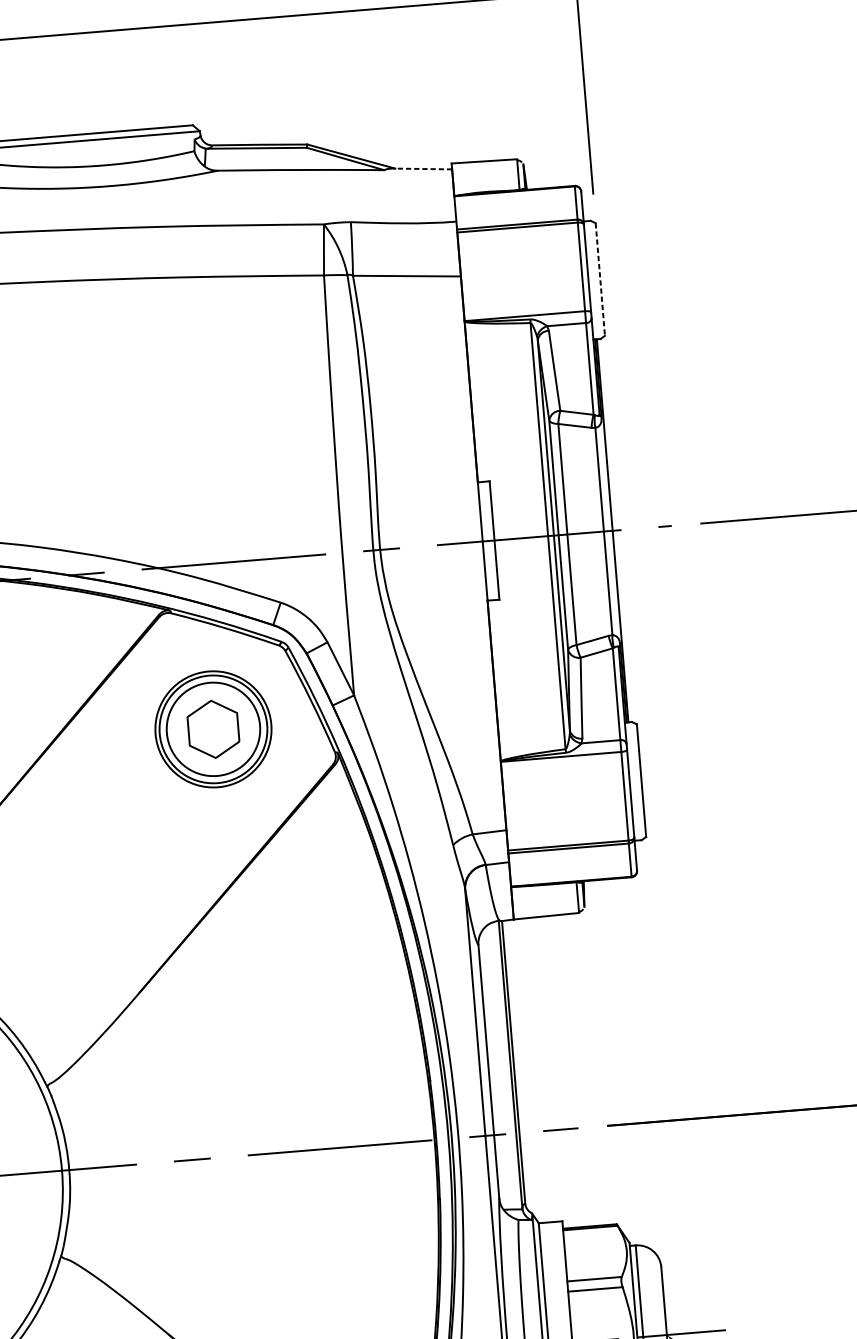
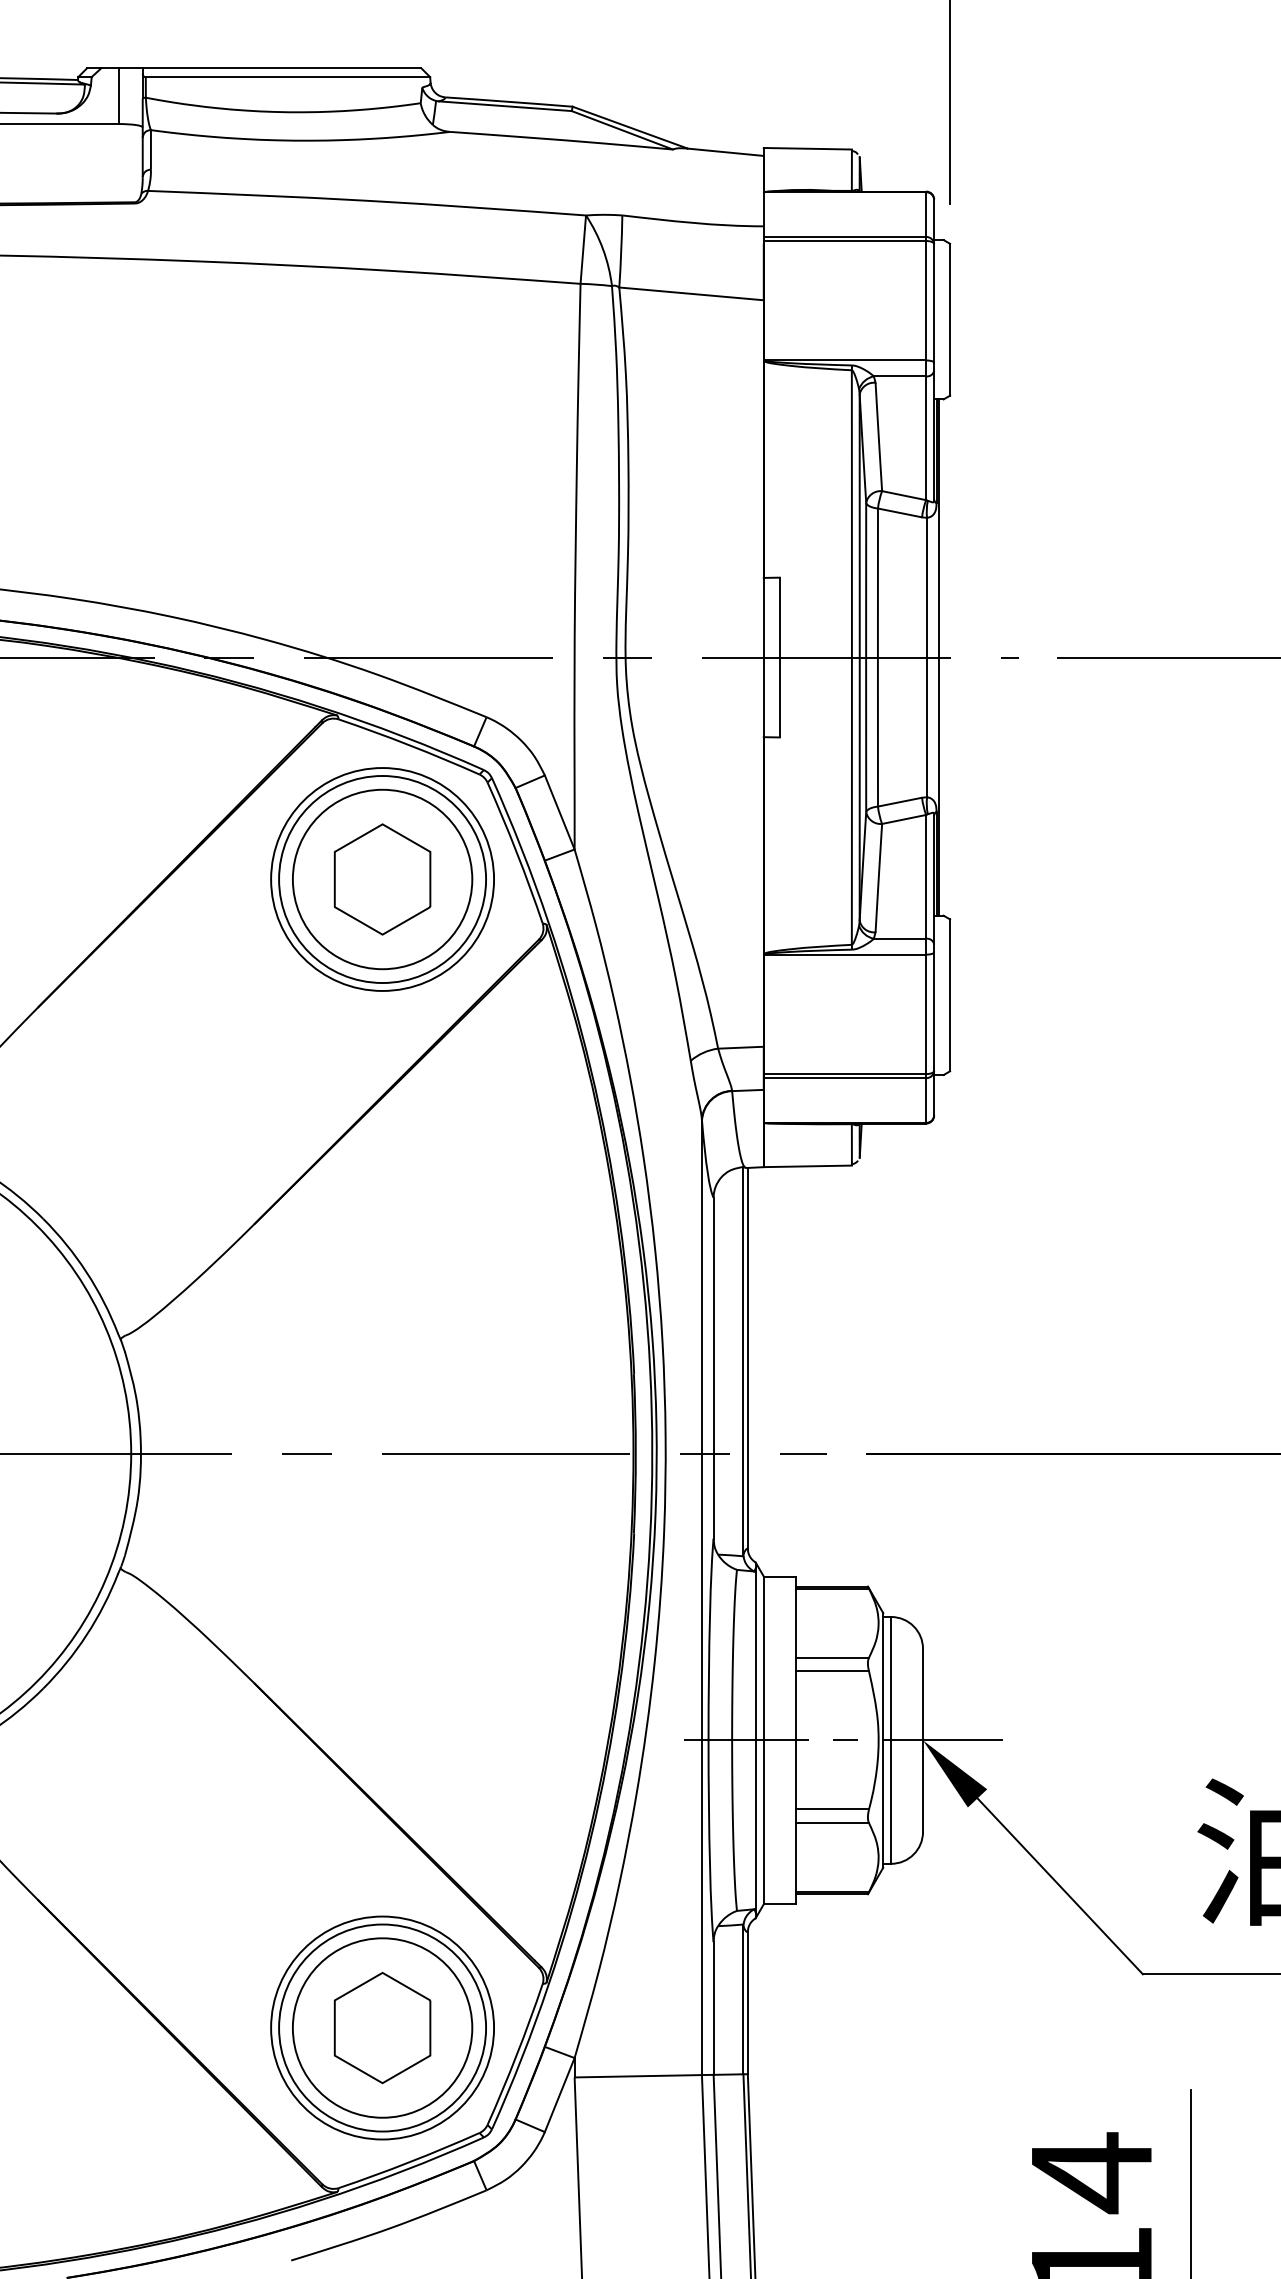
line: (423, 169) -> (725, 152), dashed -> solid
line: (600, 279) -> (950, 319), dashed -> solid
part: (213, 729) -> (382, 879), size x1.43

